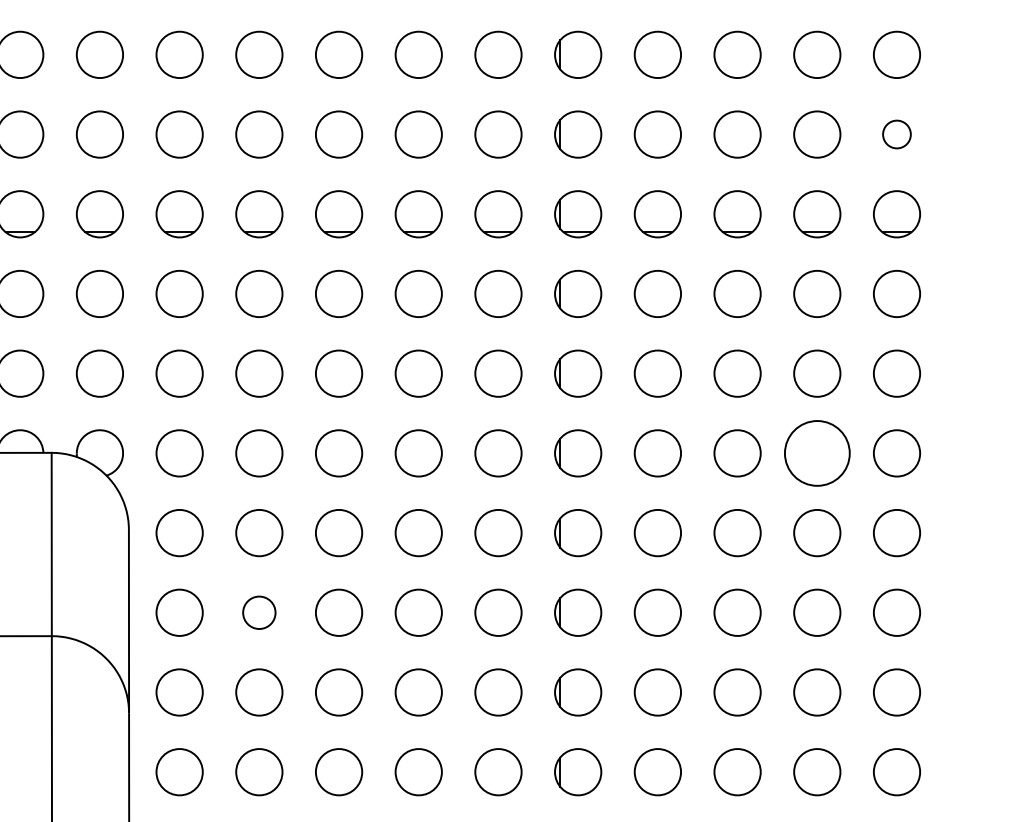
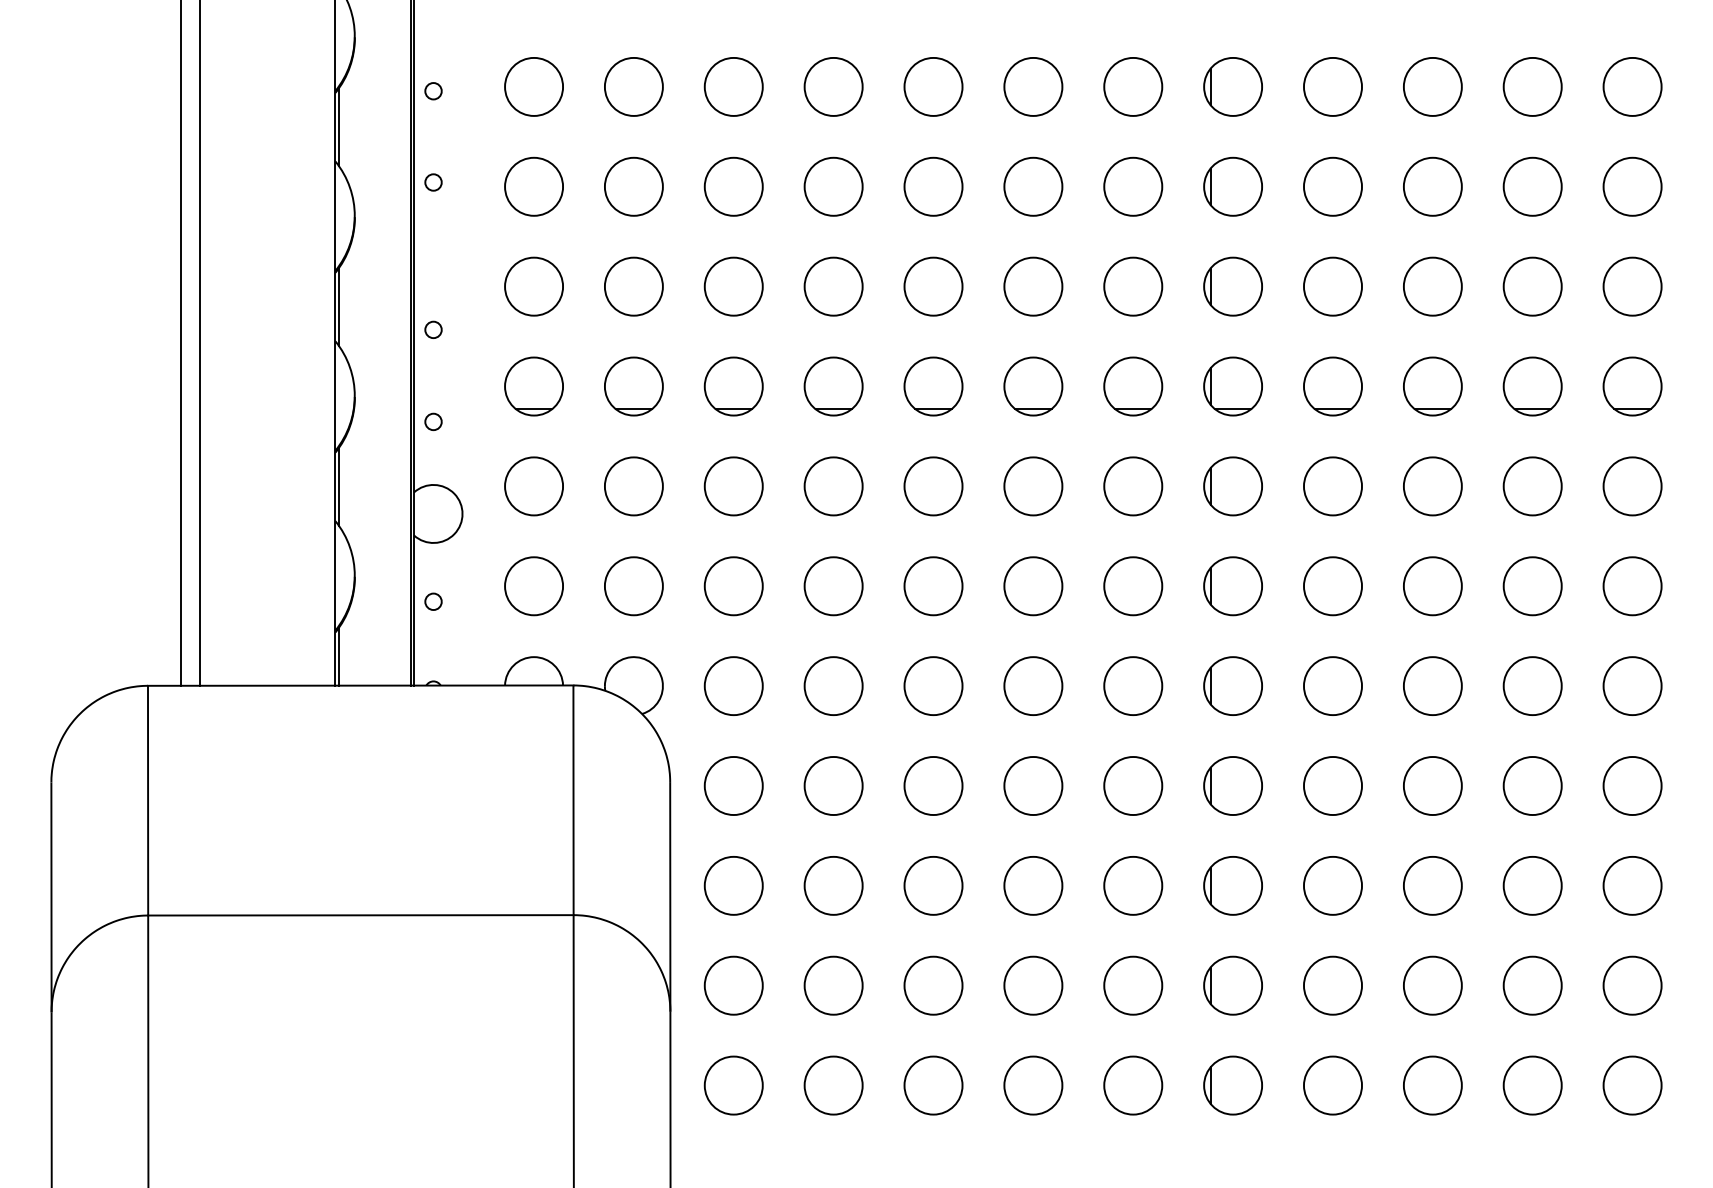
circle: (896, 134) -> (1632, 286), size x1.67
circle: (817, 452) -> (1532, 685), size x0.71
circle: (259, 612) -> (833, 885), size x1.43

